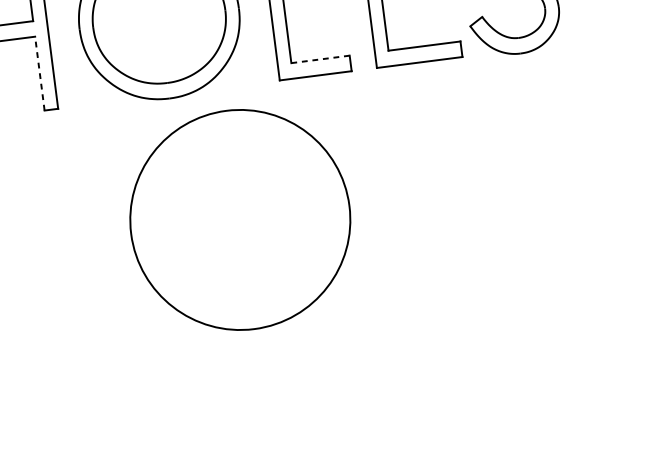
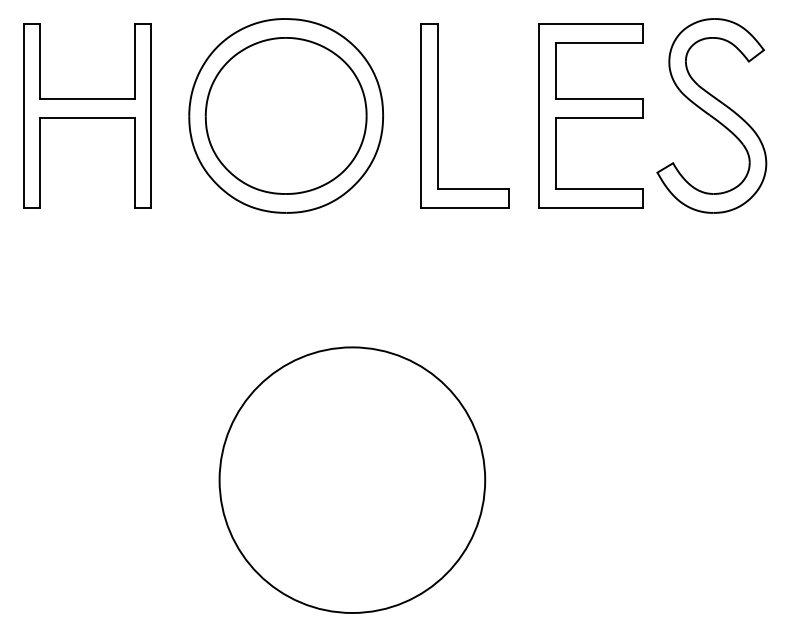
line: (320, 59) -> (473, 189), dashed -> solid
line: (39, 73) -> (134, 163), dashed -> solid
circle: (240, 219) -> (352, 479), moved

